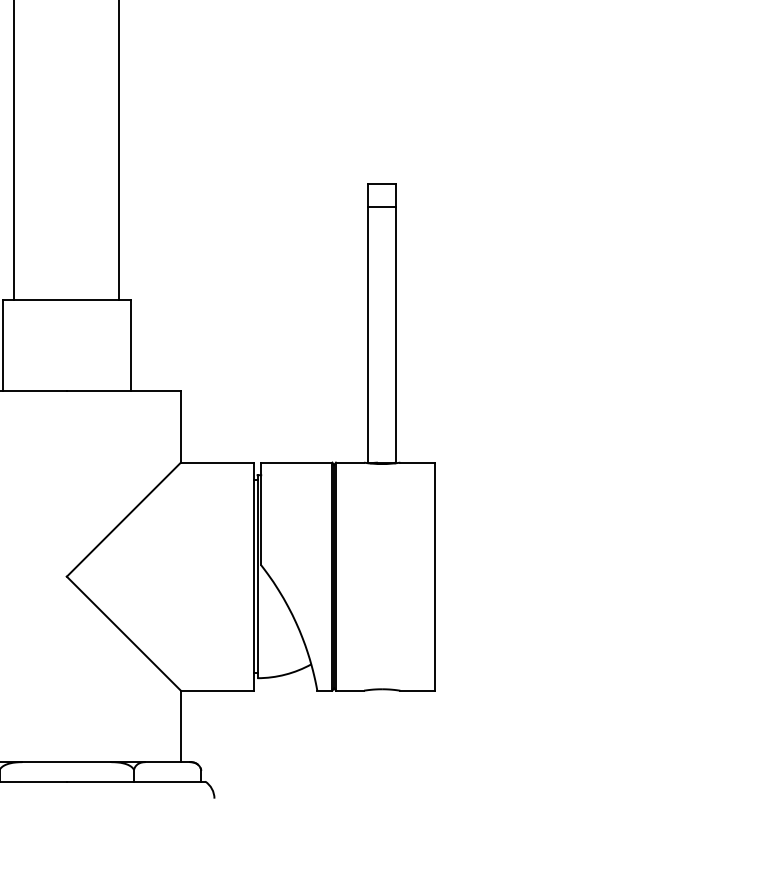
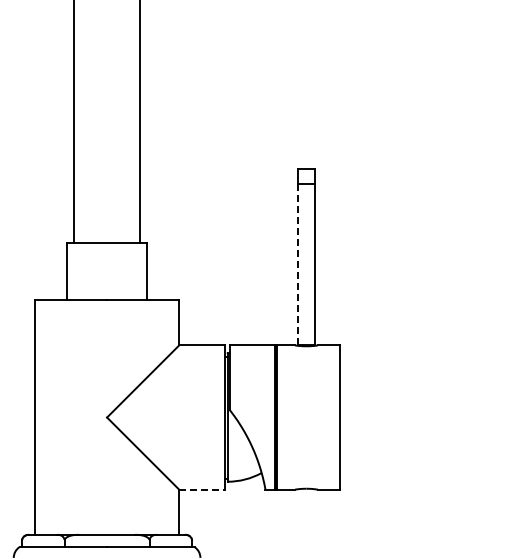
line: (367, 334) -> (297, 264), solid -> dashed
line: (217, 690) -> (202, 489), solid -> dashed

